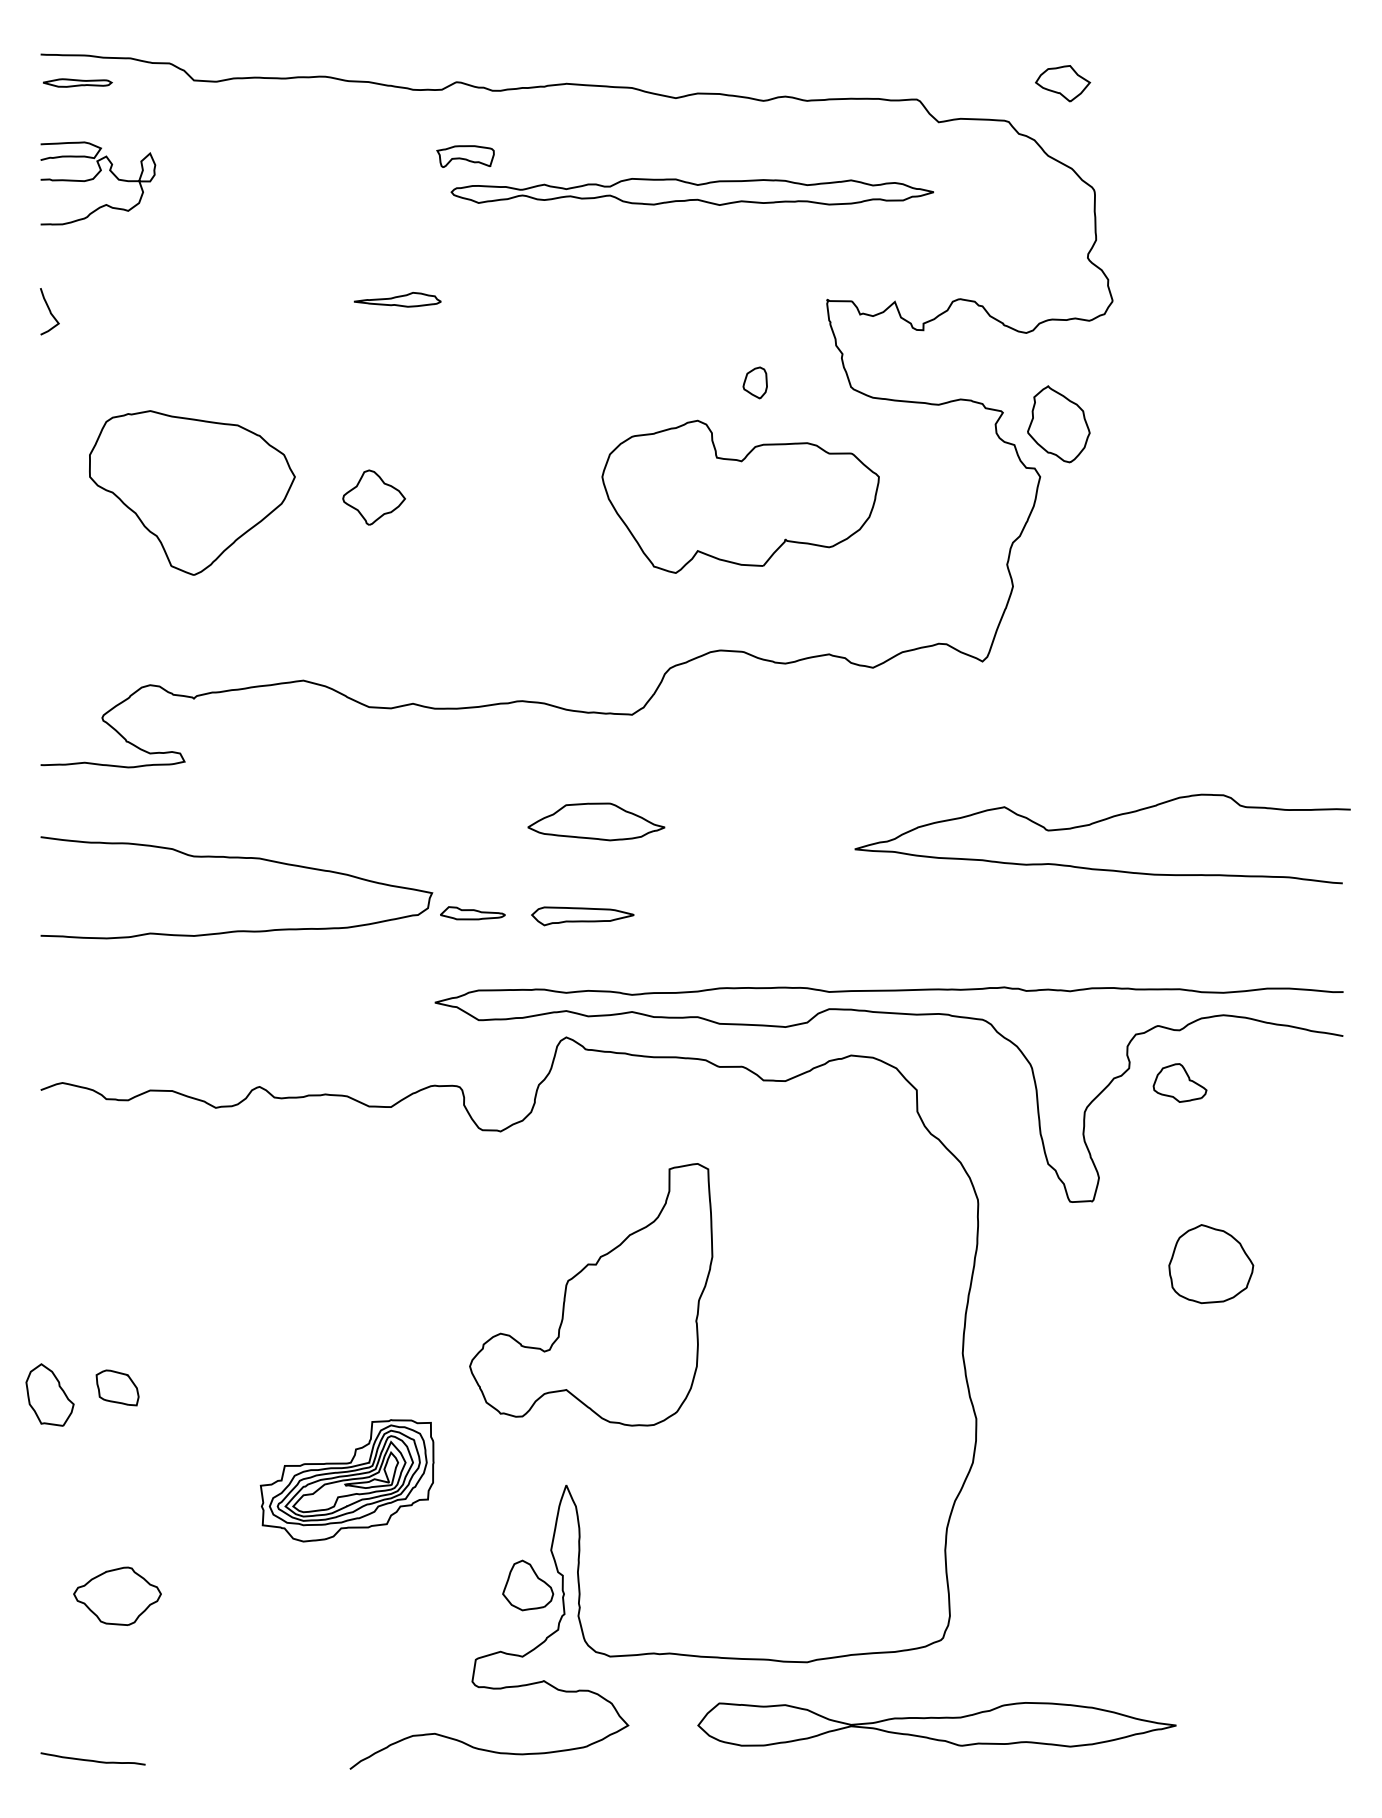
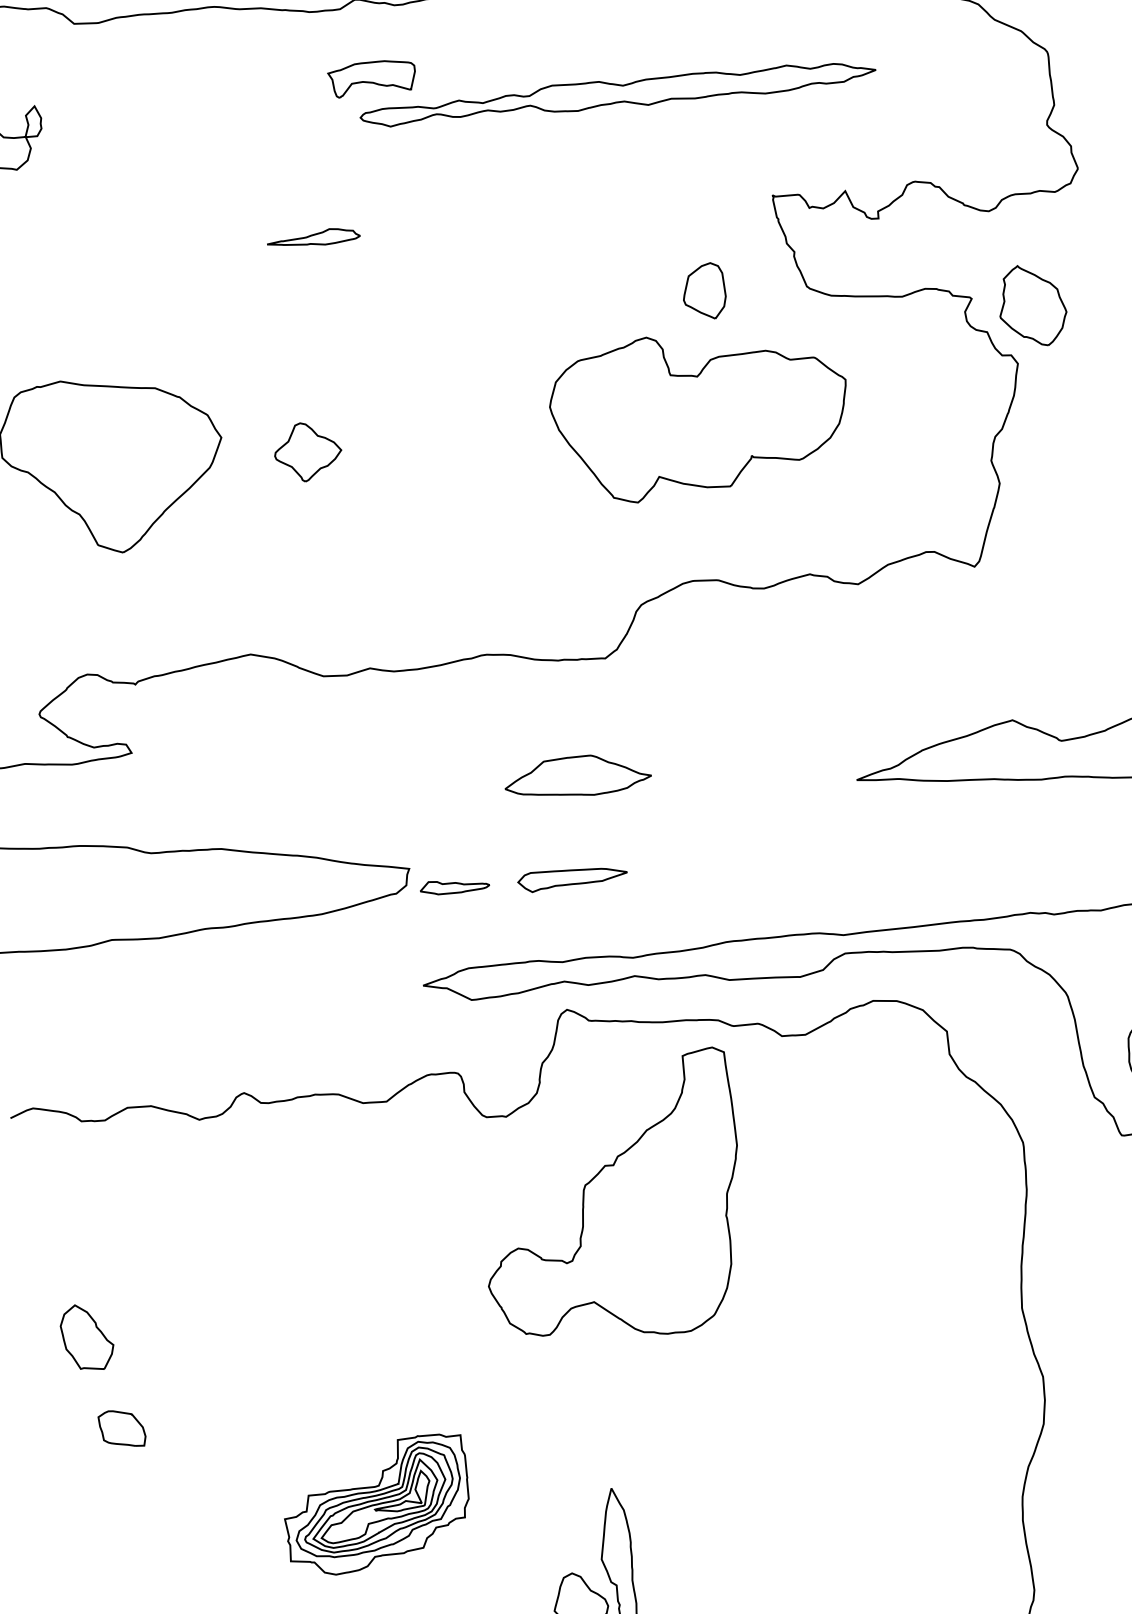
part: (465, 156) -> (371, 78), size x1.43
part: (754, 382) -> (703, 291), size x1.67
part: (591, 1294) -> (611, 1197), moved
part: (49, 1394) -> (86, 1336), moved

